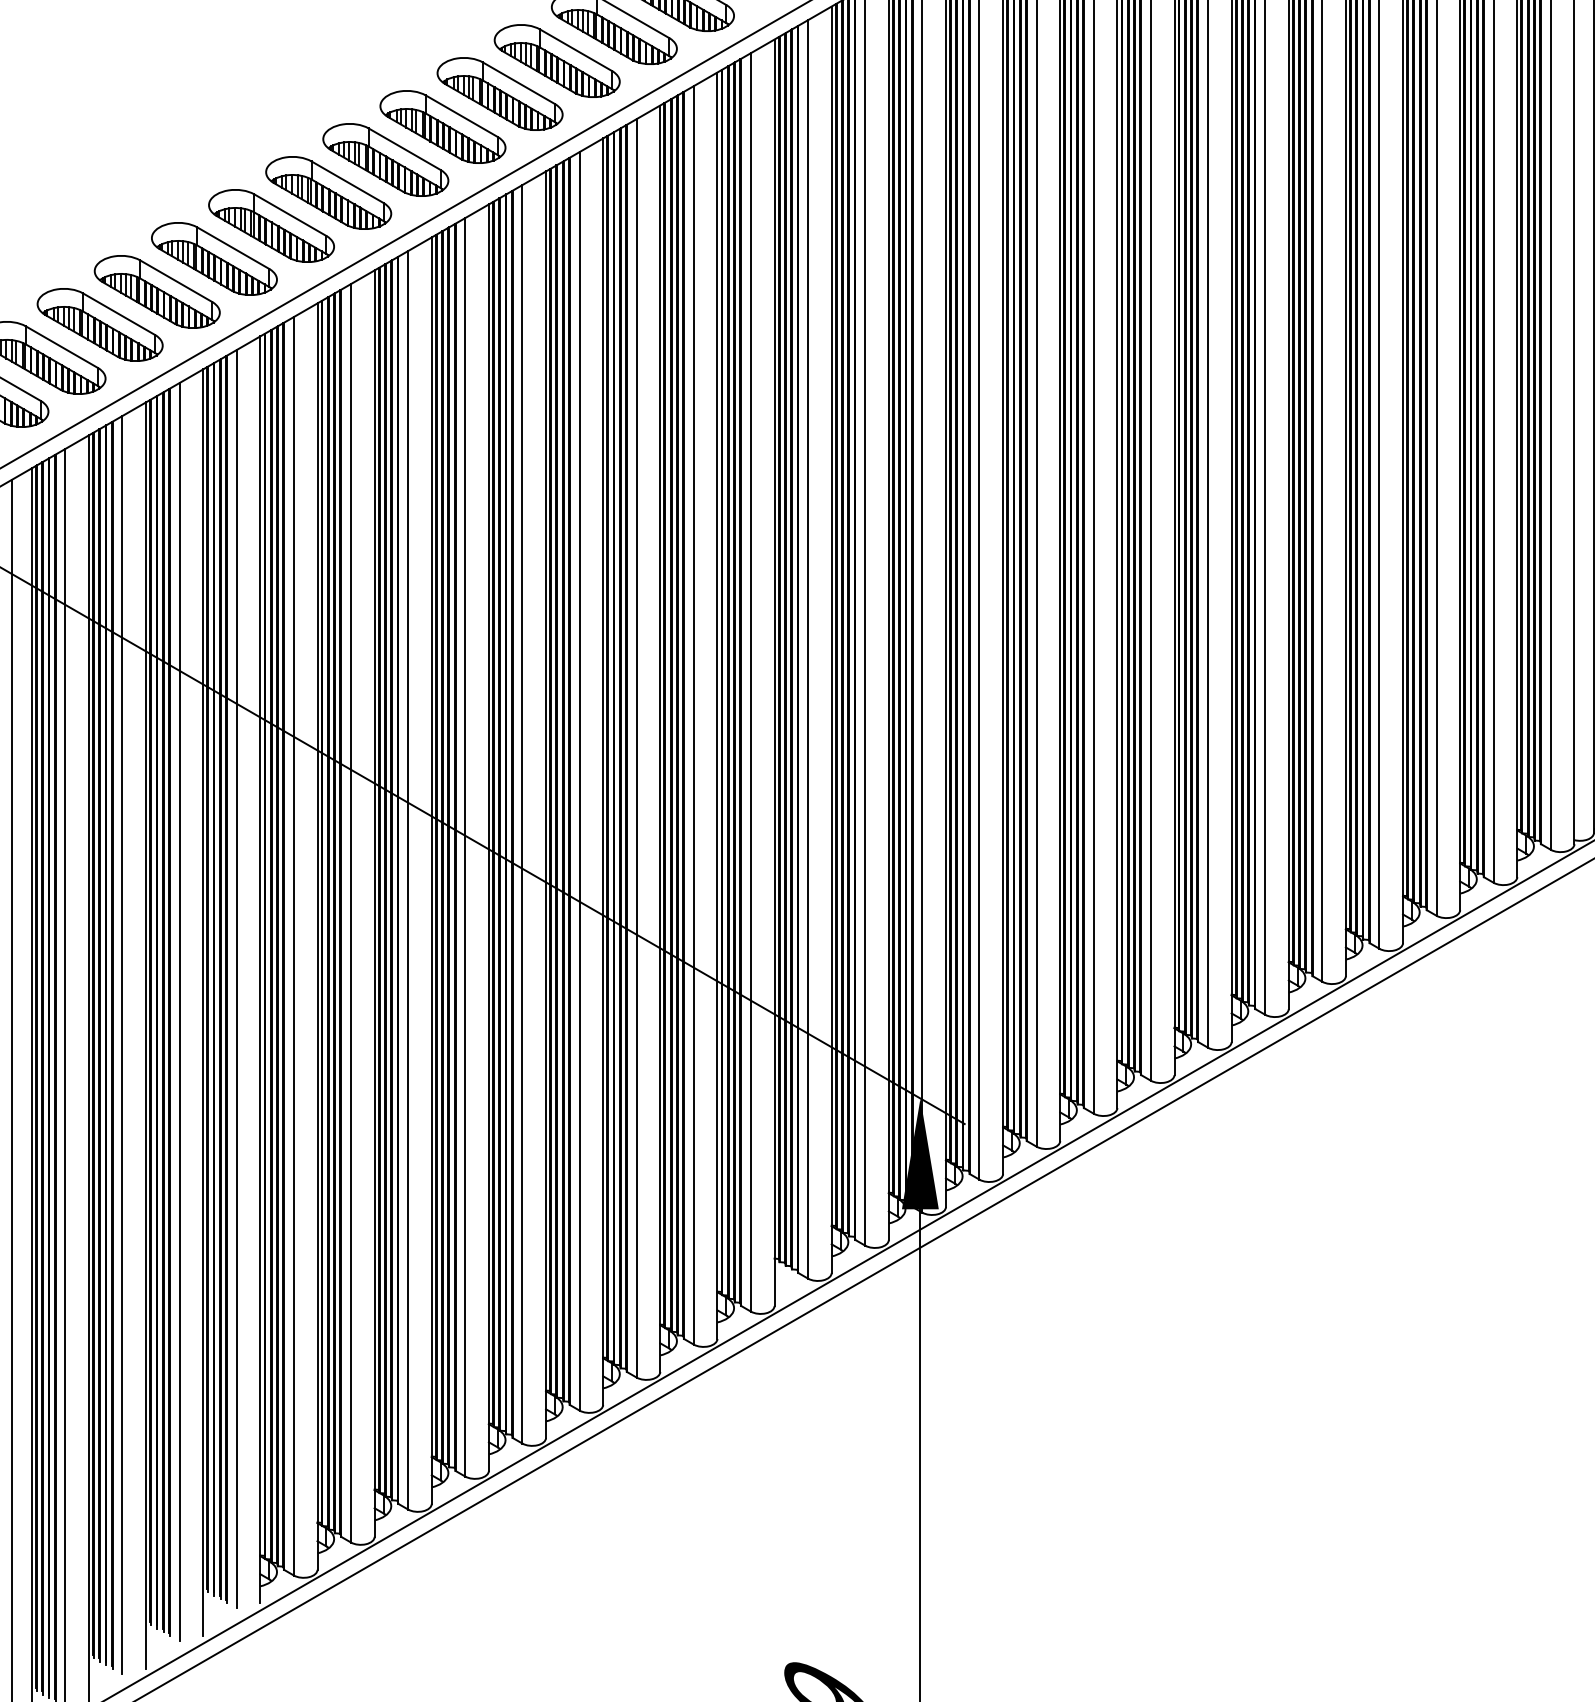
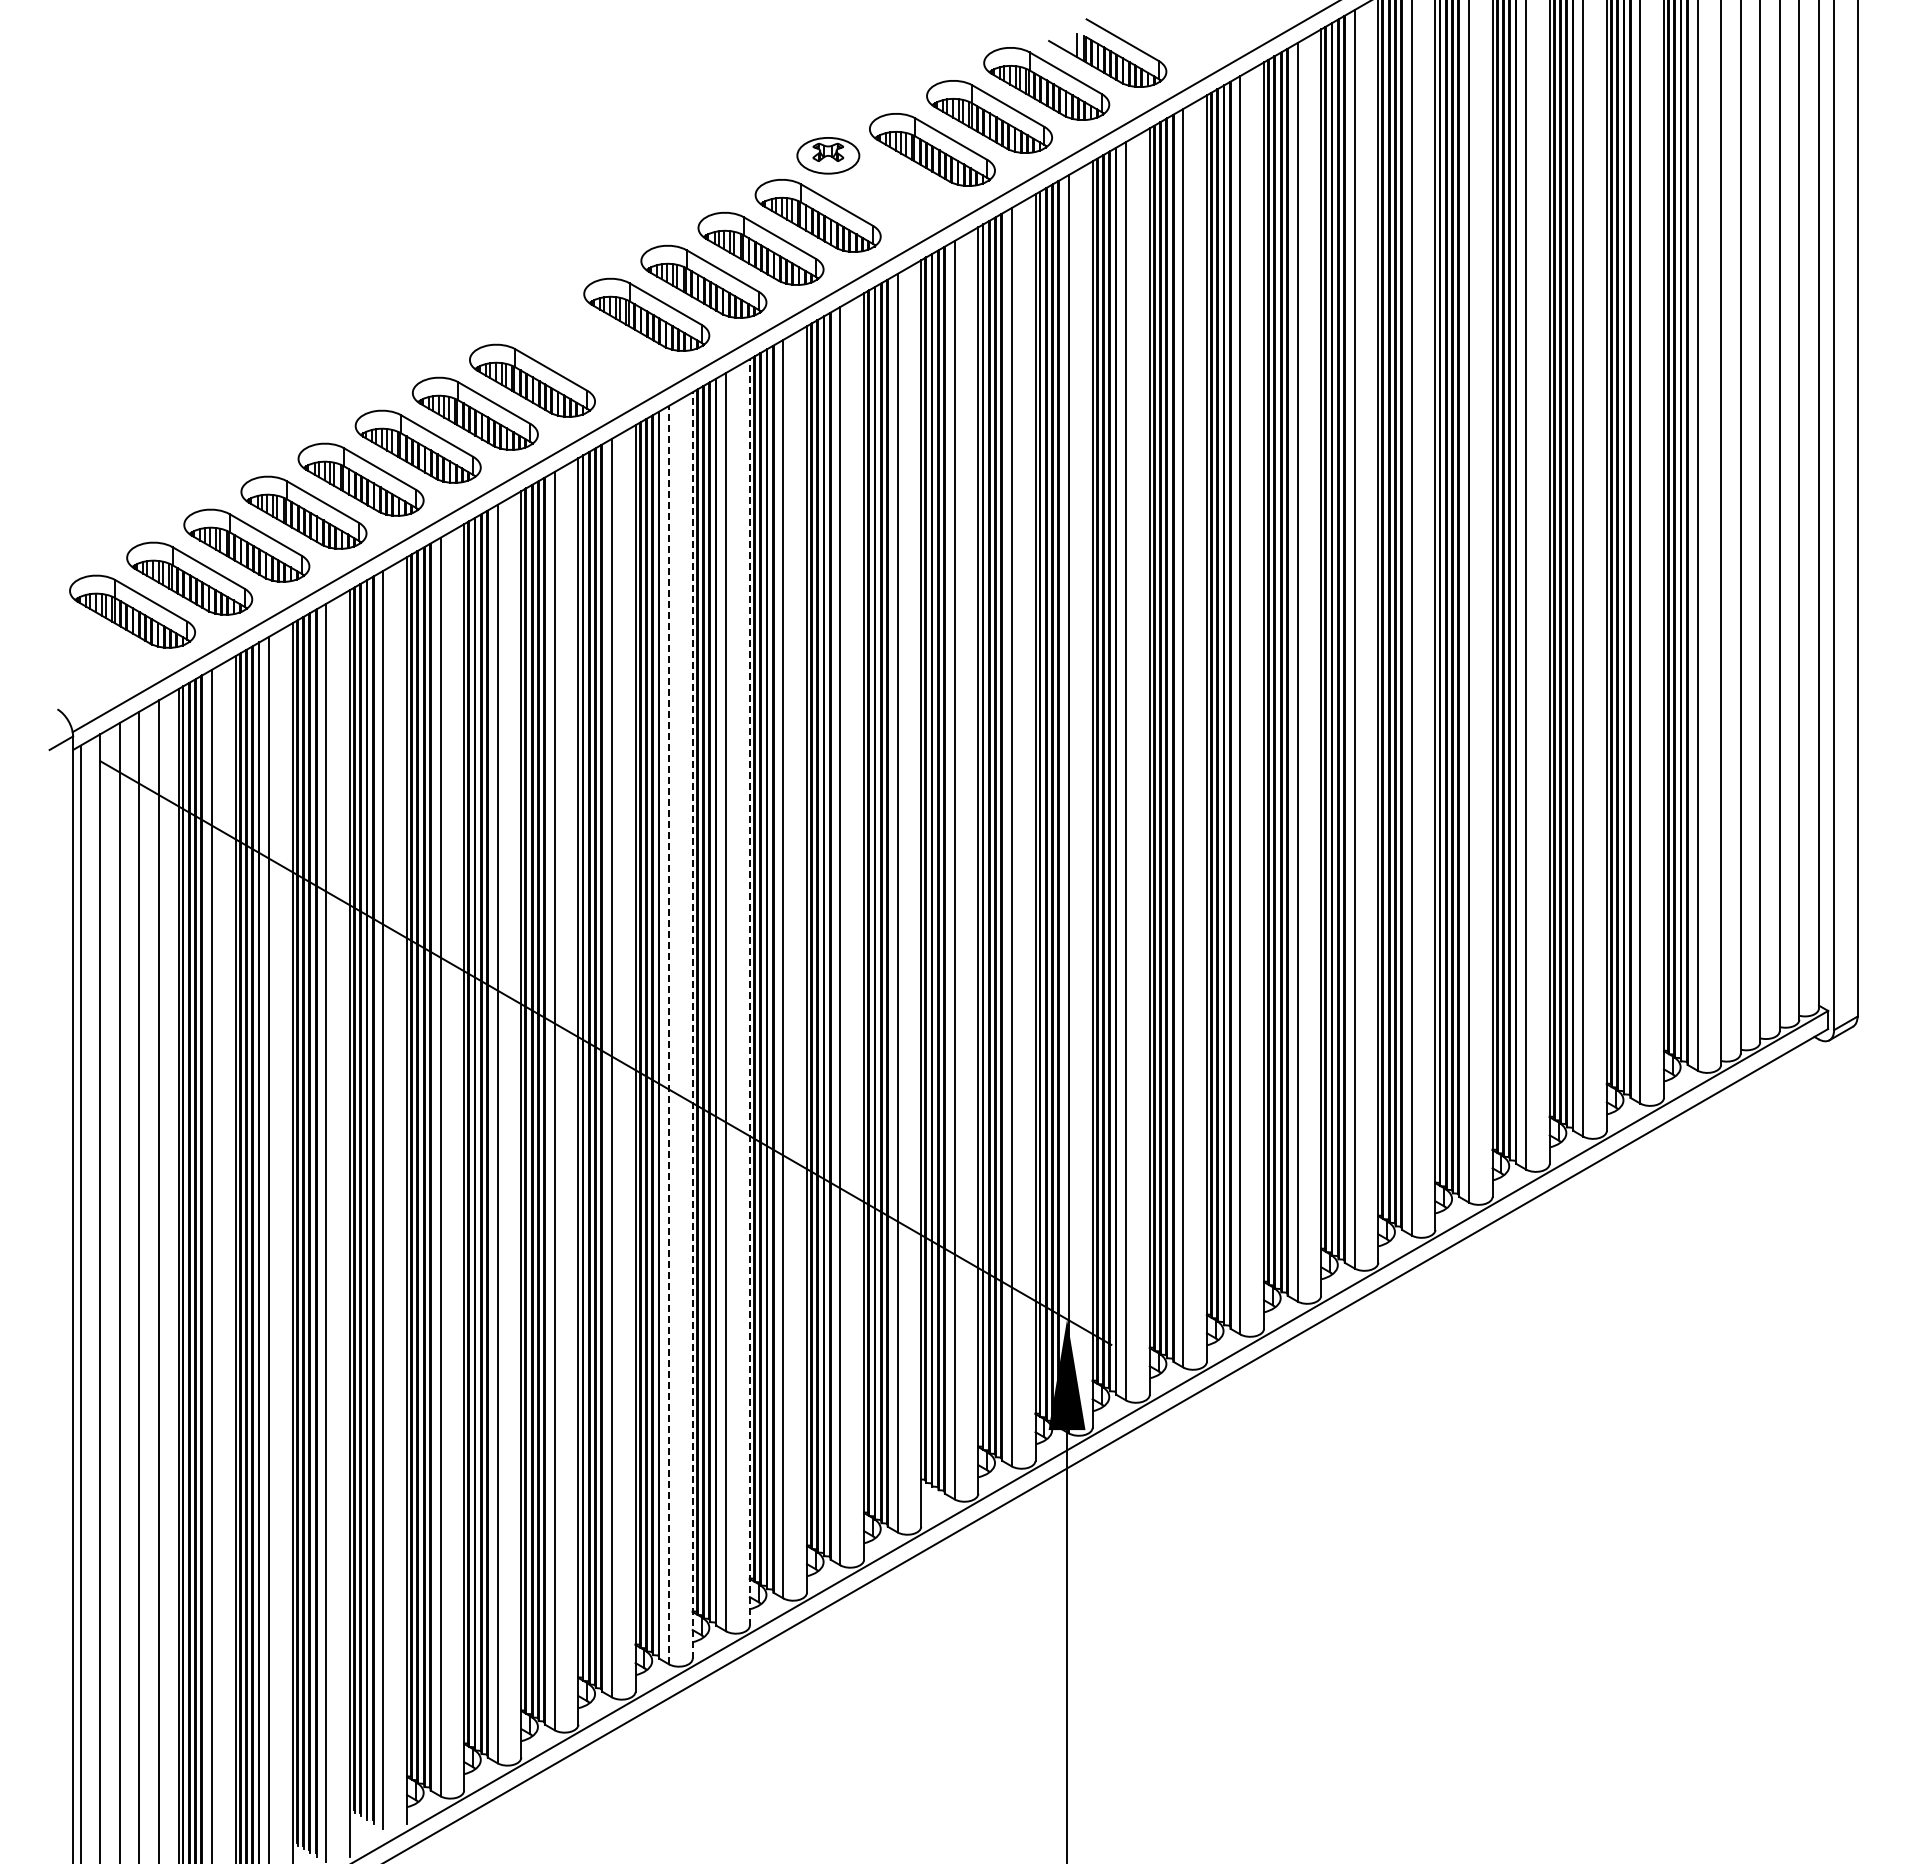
part: (442, 126) -> (589, 347), removed
line: (602, 771) -> (749, 992), solid -> dashed
line: (545, 803) -> (692, 1024), solid -> dashed
line: (522, 813) -> (669, 1034), solid -> dashed

